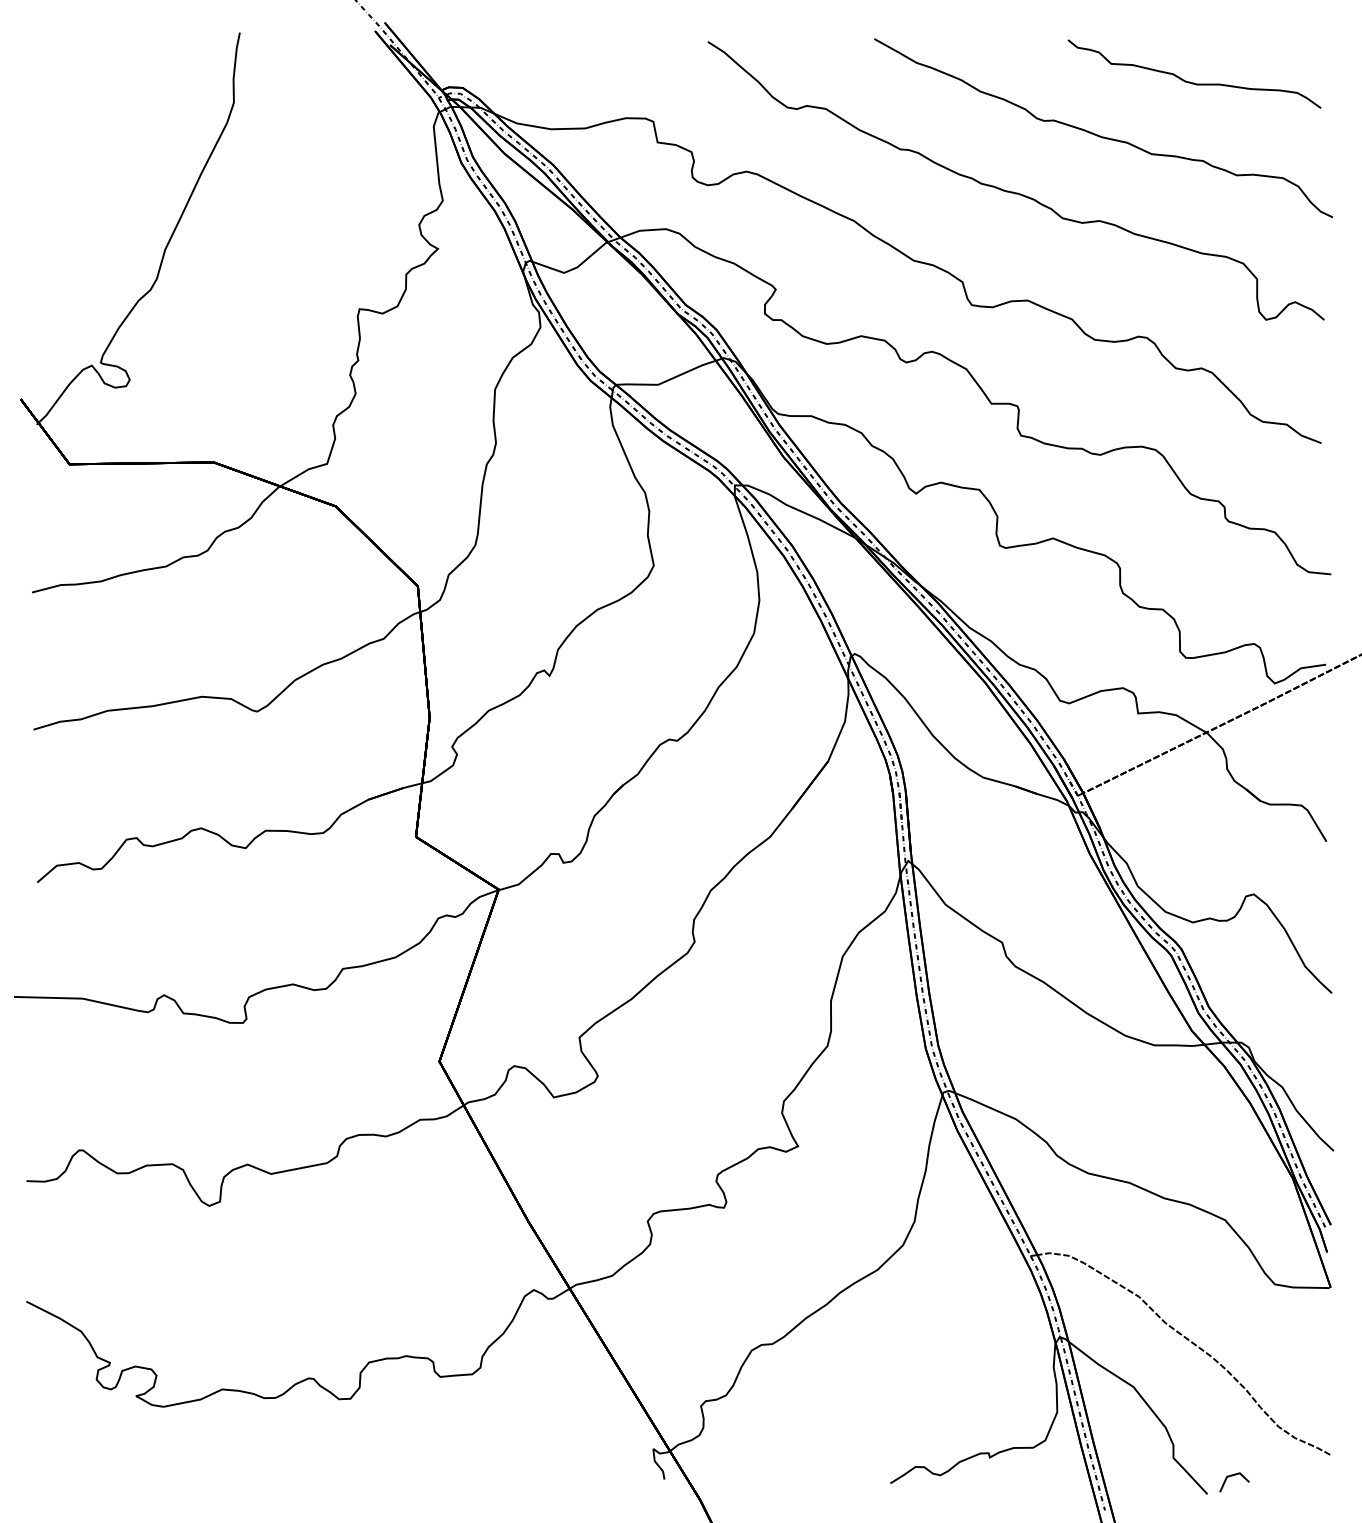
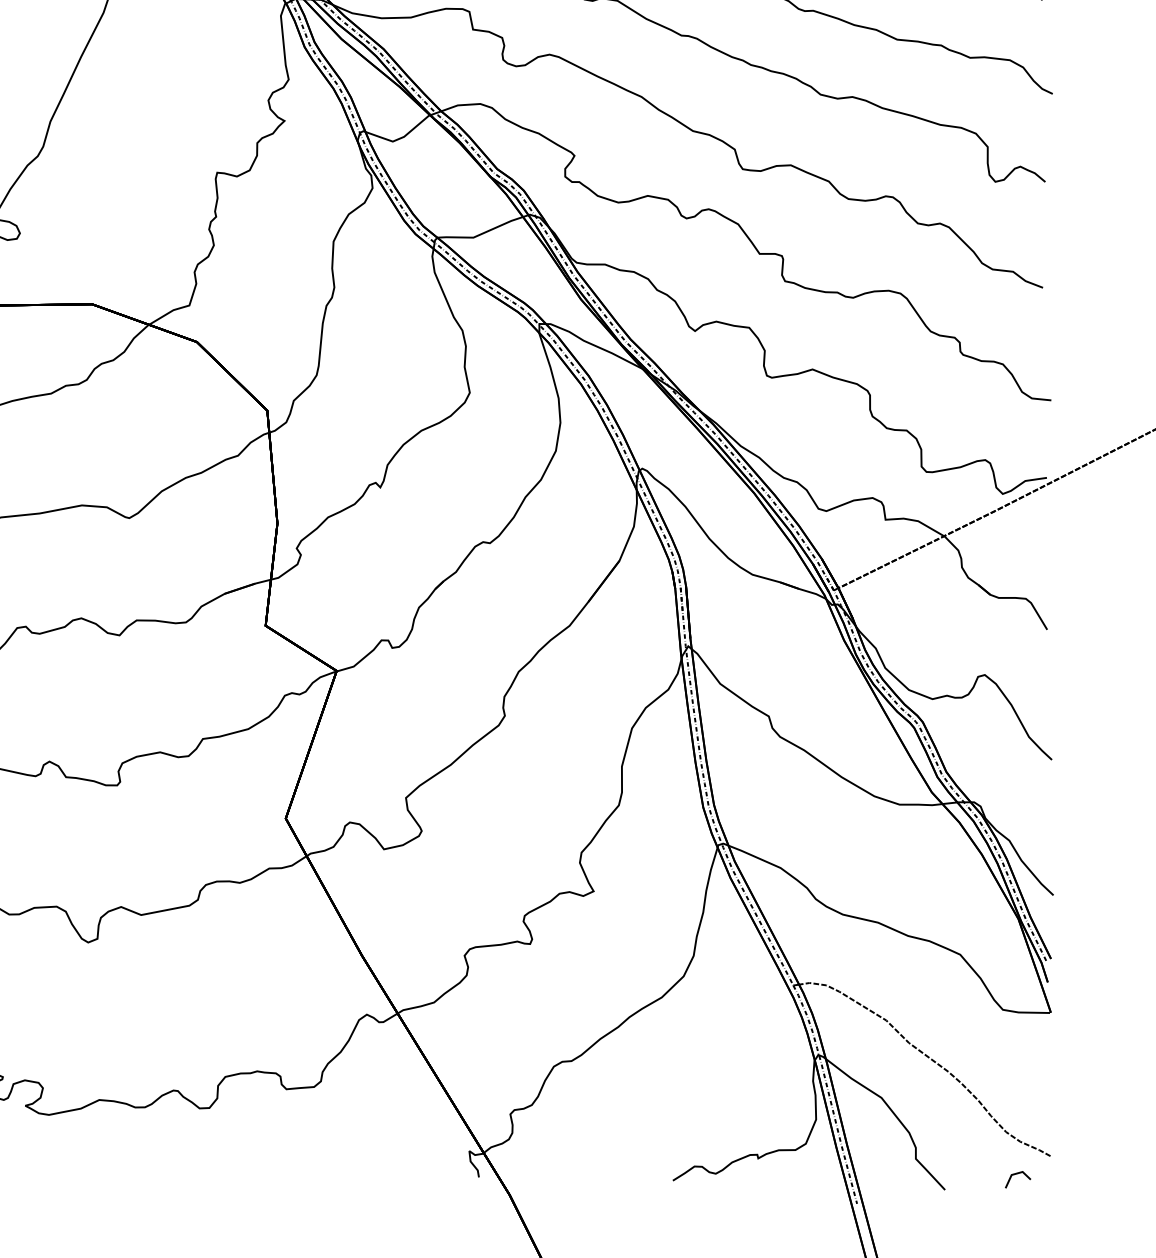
line: (1232, 1476) -> (1016, 1174), moved

